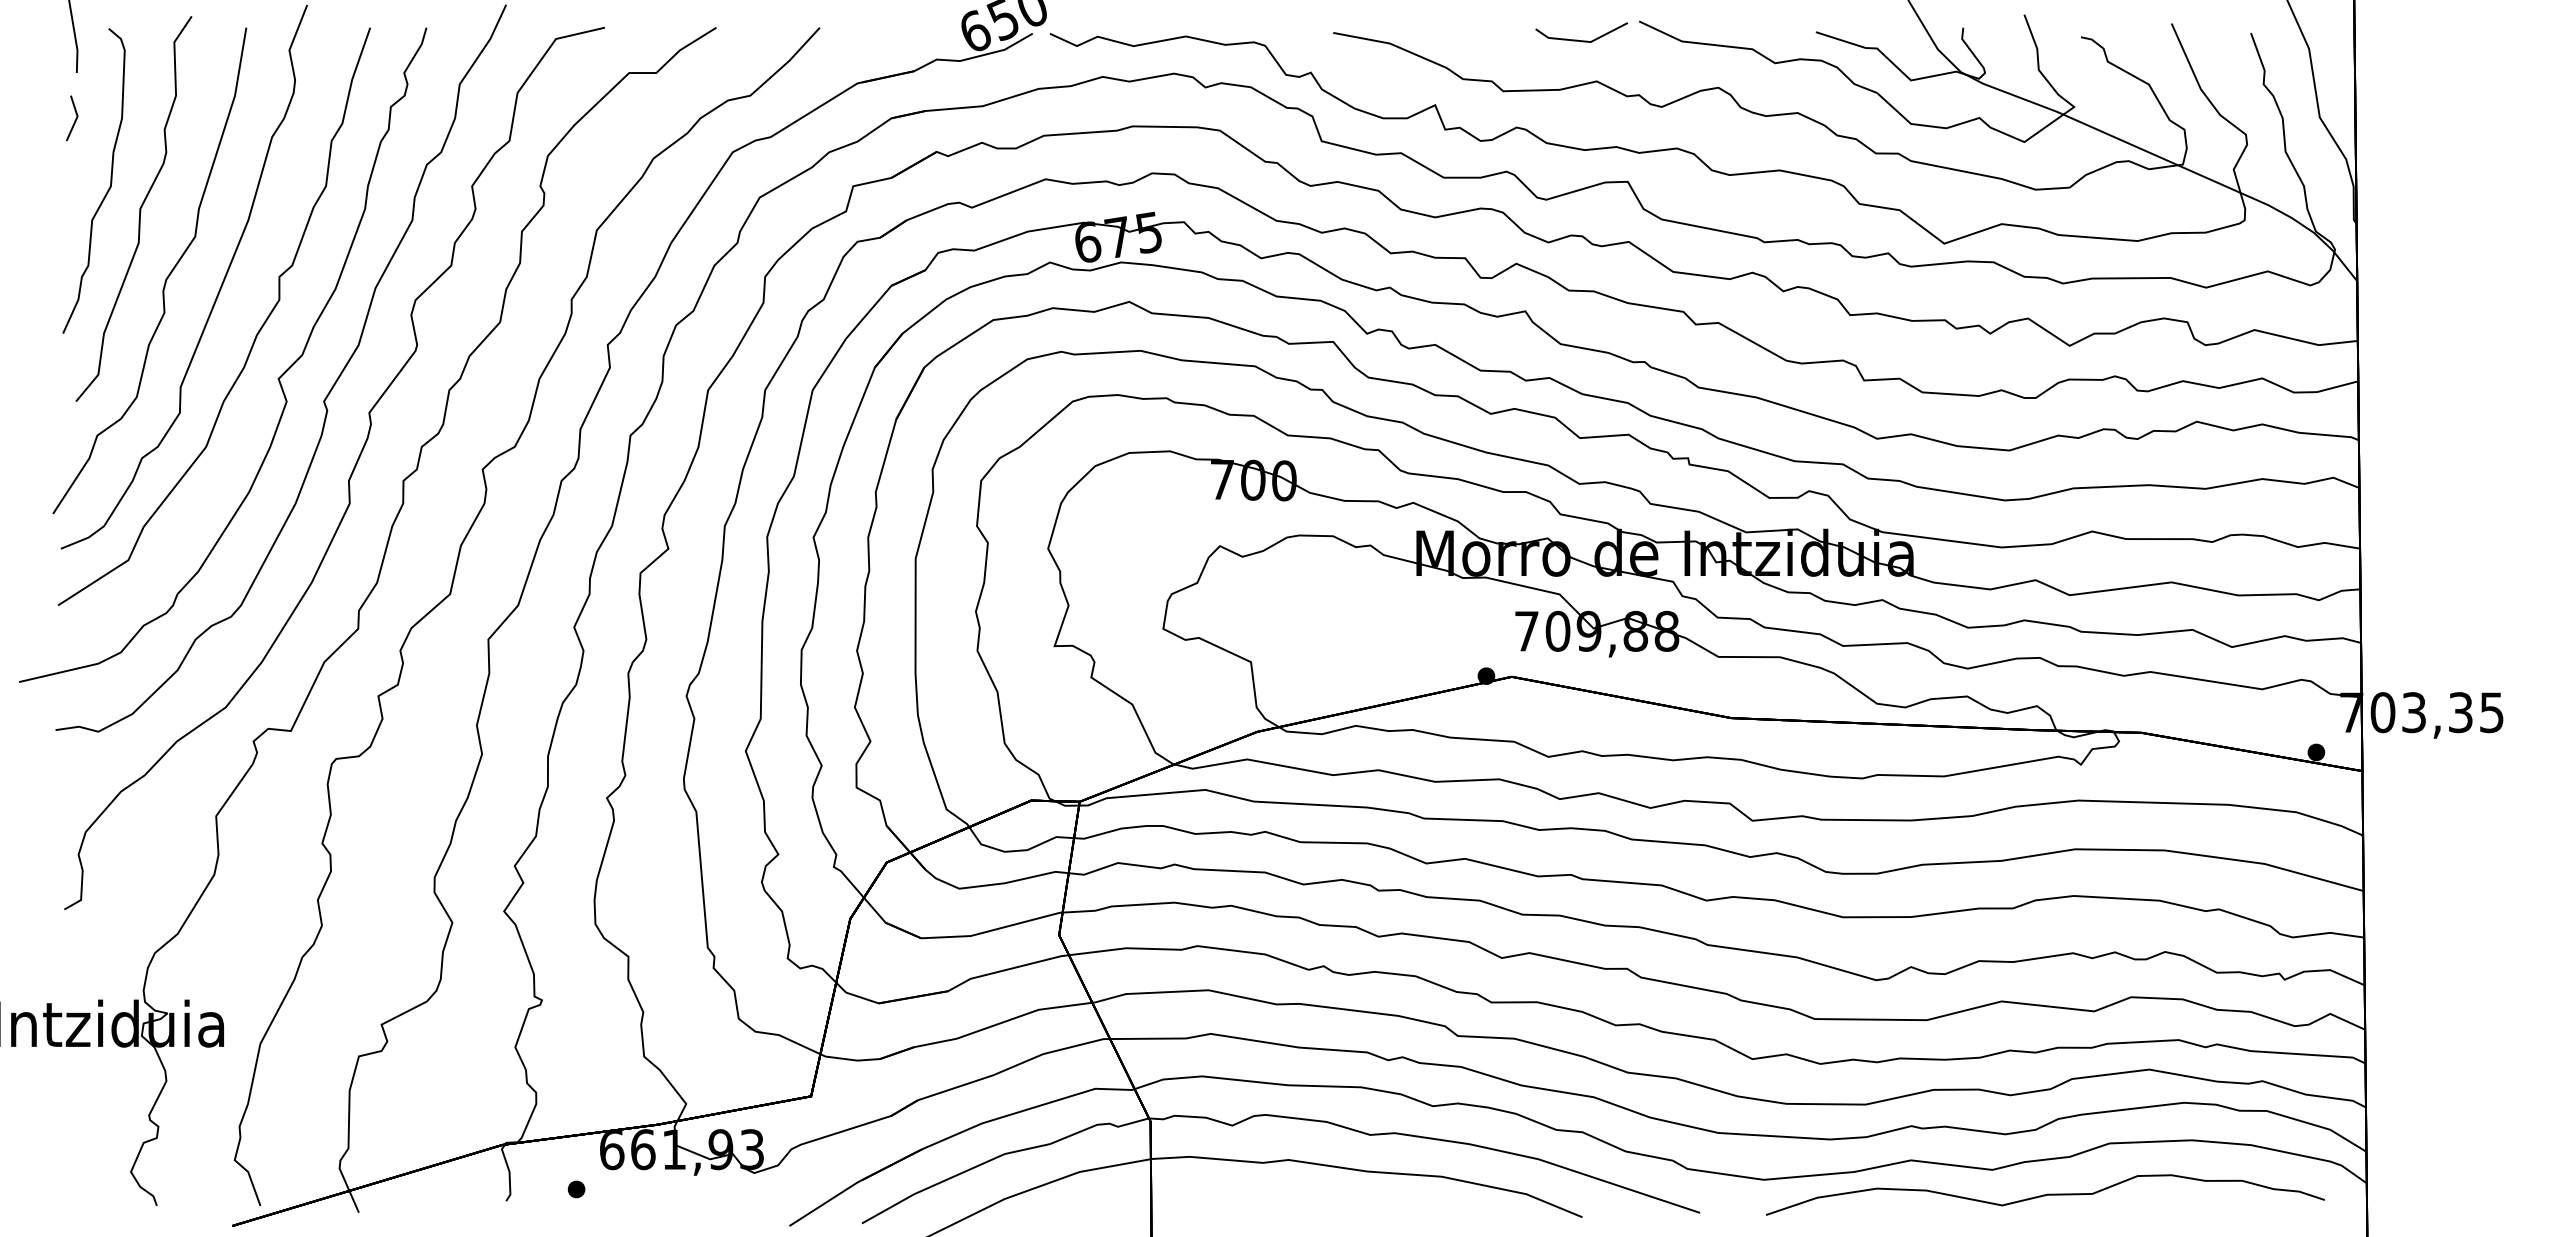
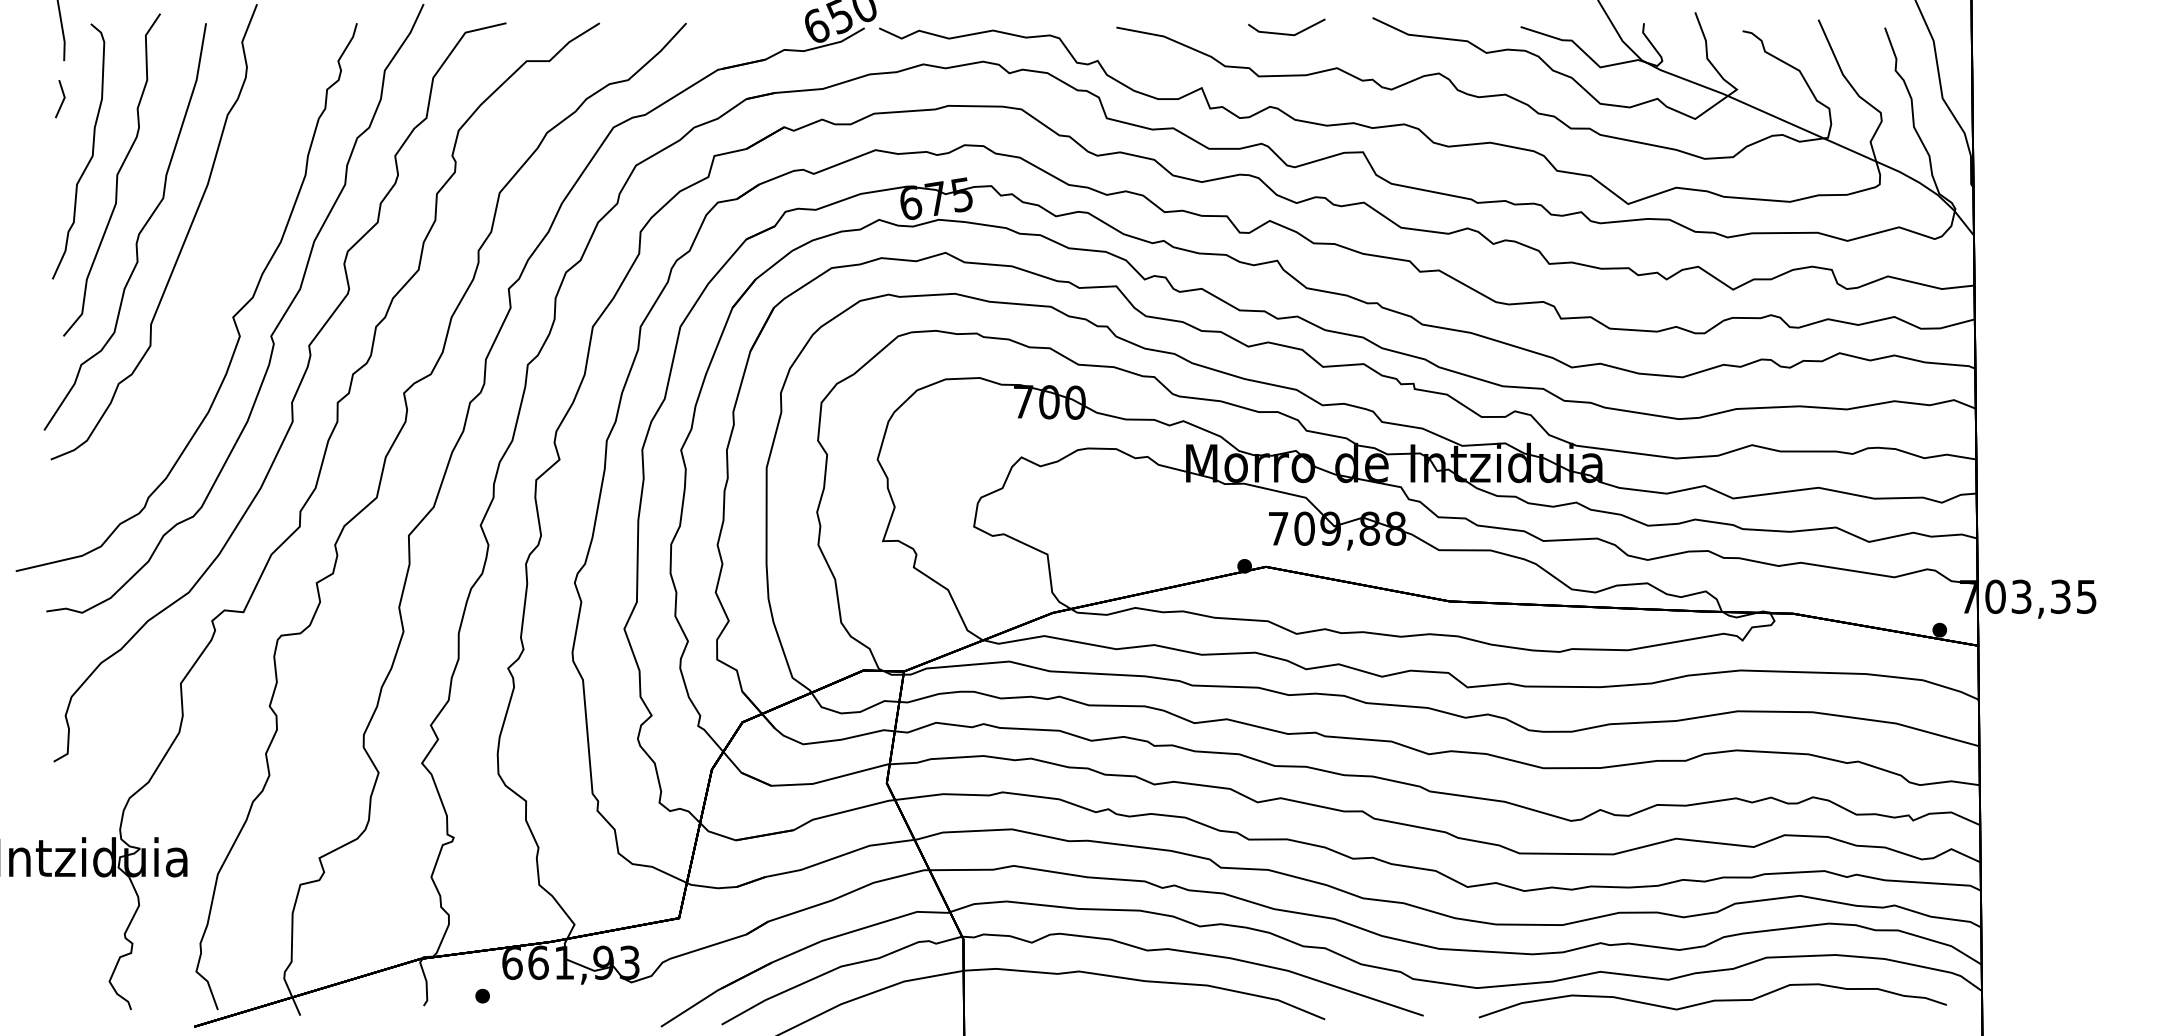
line: (1581, 40) -> (1286, 33), moved
curve: (255, 335) -> (213, 280), removed

